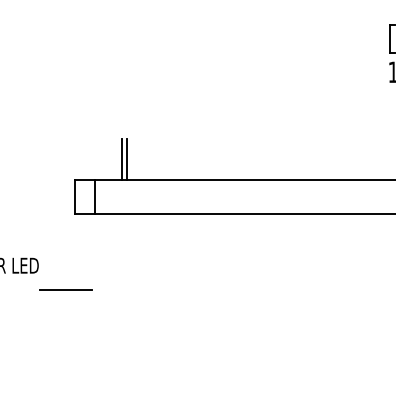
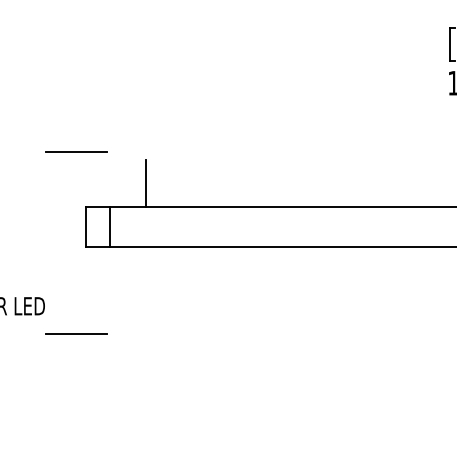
line: (66, 131) -> (76, 151), added
line: (122, 158) -> (141, 182), removed

